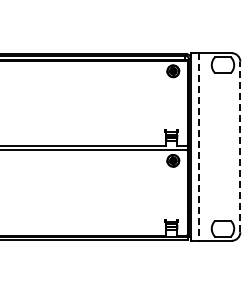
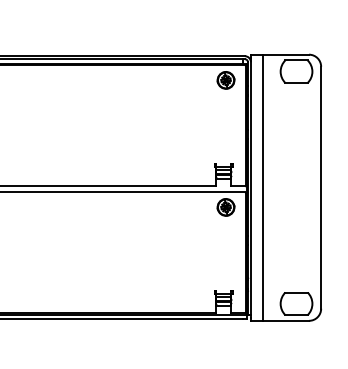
line: (240, 146) -> (321, 187), dashed -> solid
line: (199, 147) -> (263, 188), dashed -> solid

